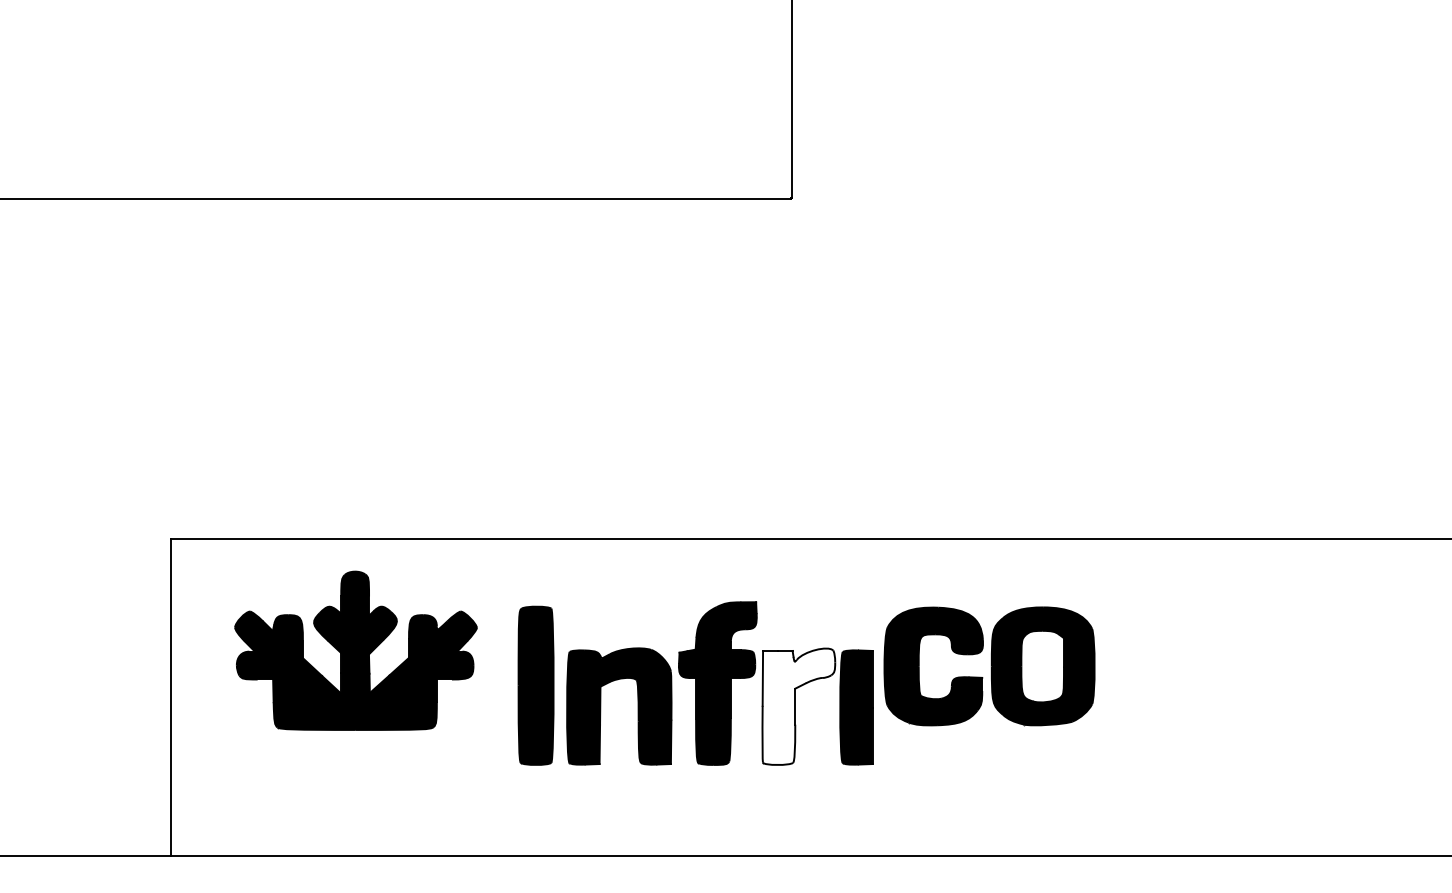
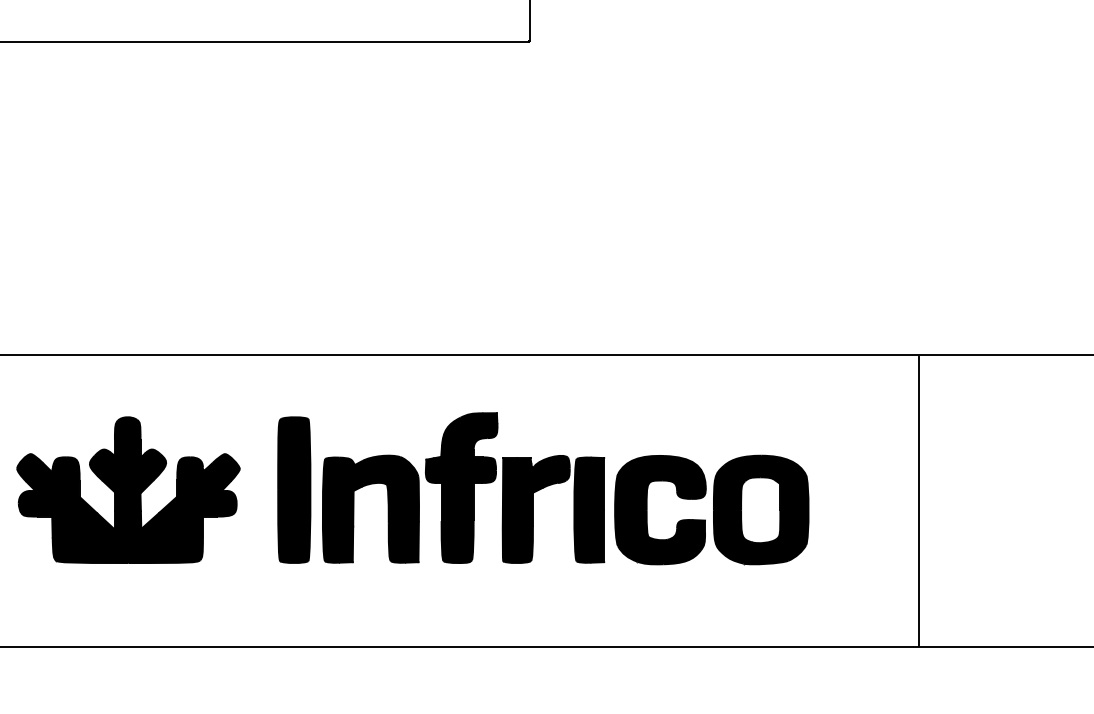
part: (355, 650) -> (128, 489), moved
part: (989, 666) -> (711, 510), moved
line: (1214, 697) -> (918, 500), added
fill: (798, 706) -> (535, 509), added

